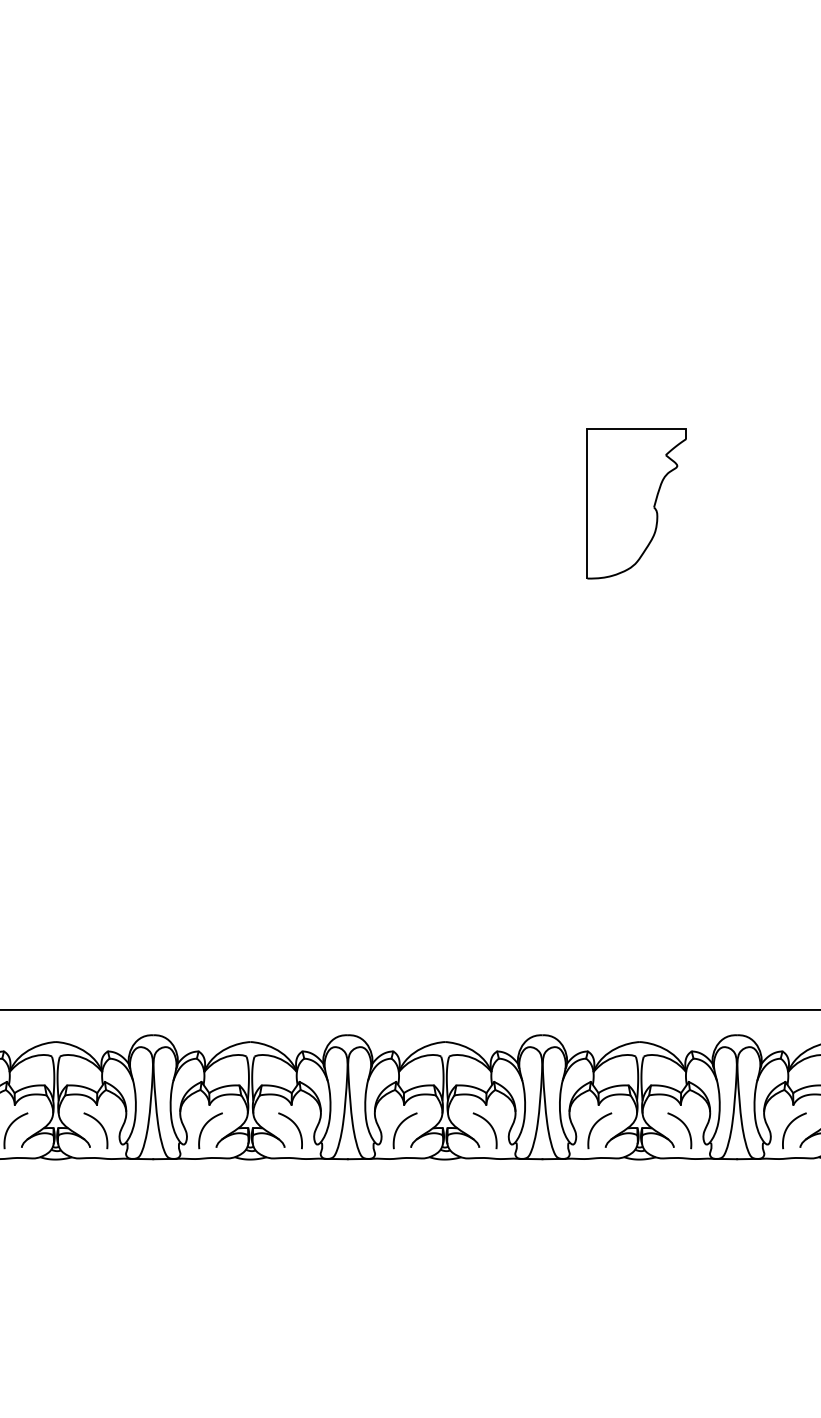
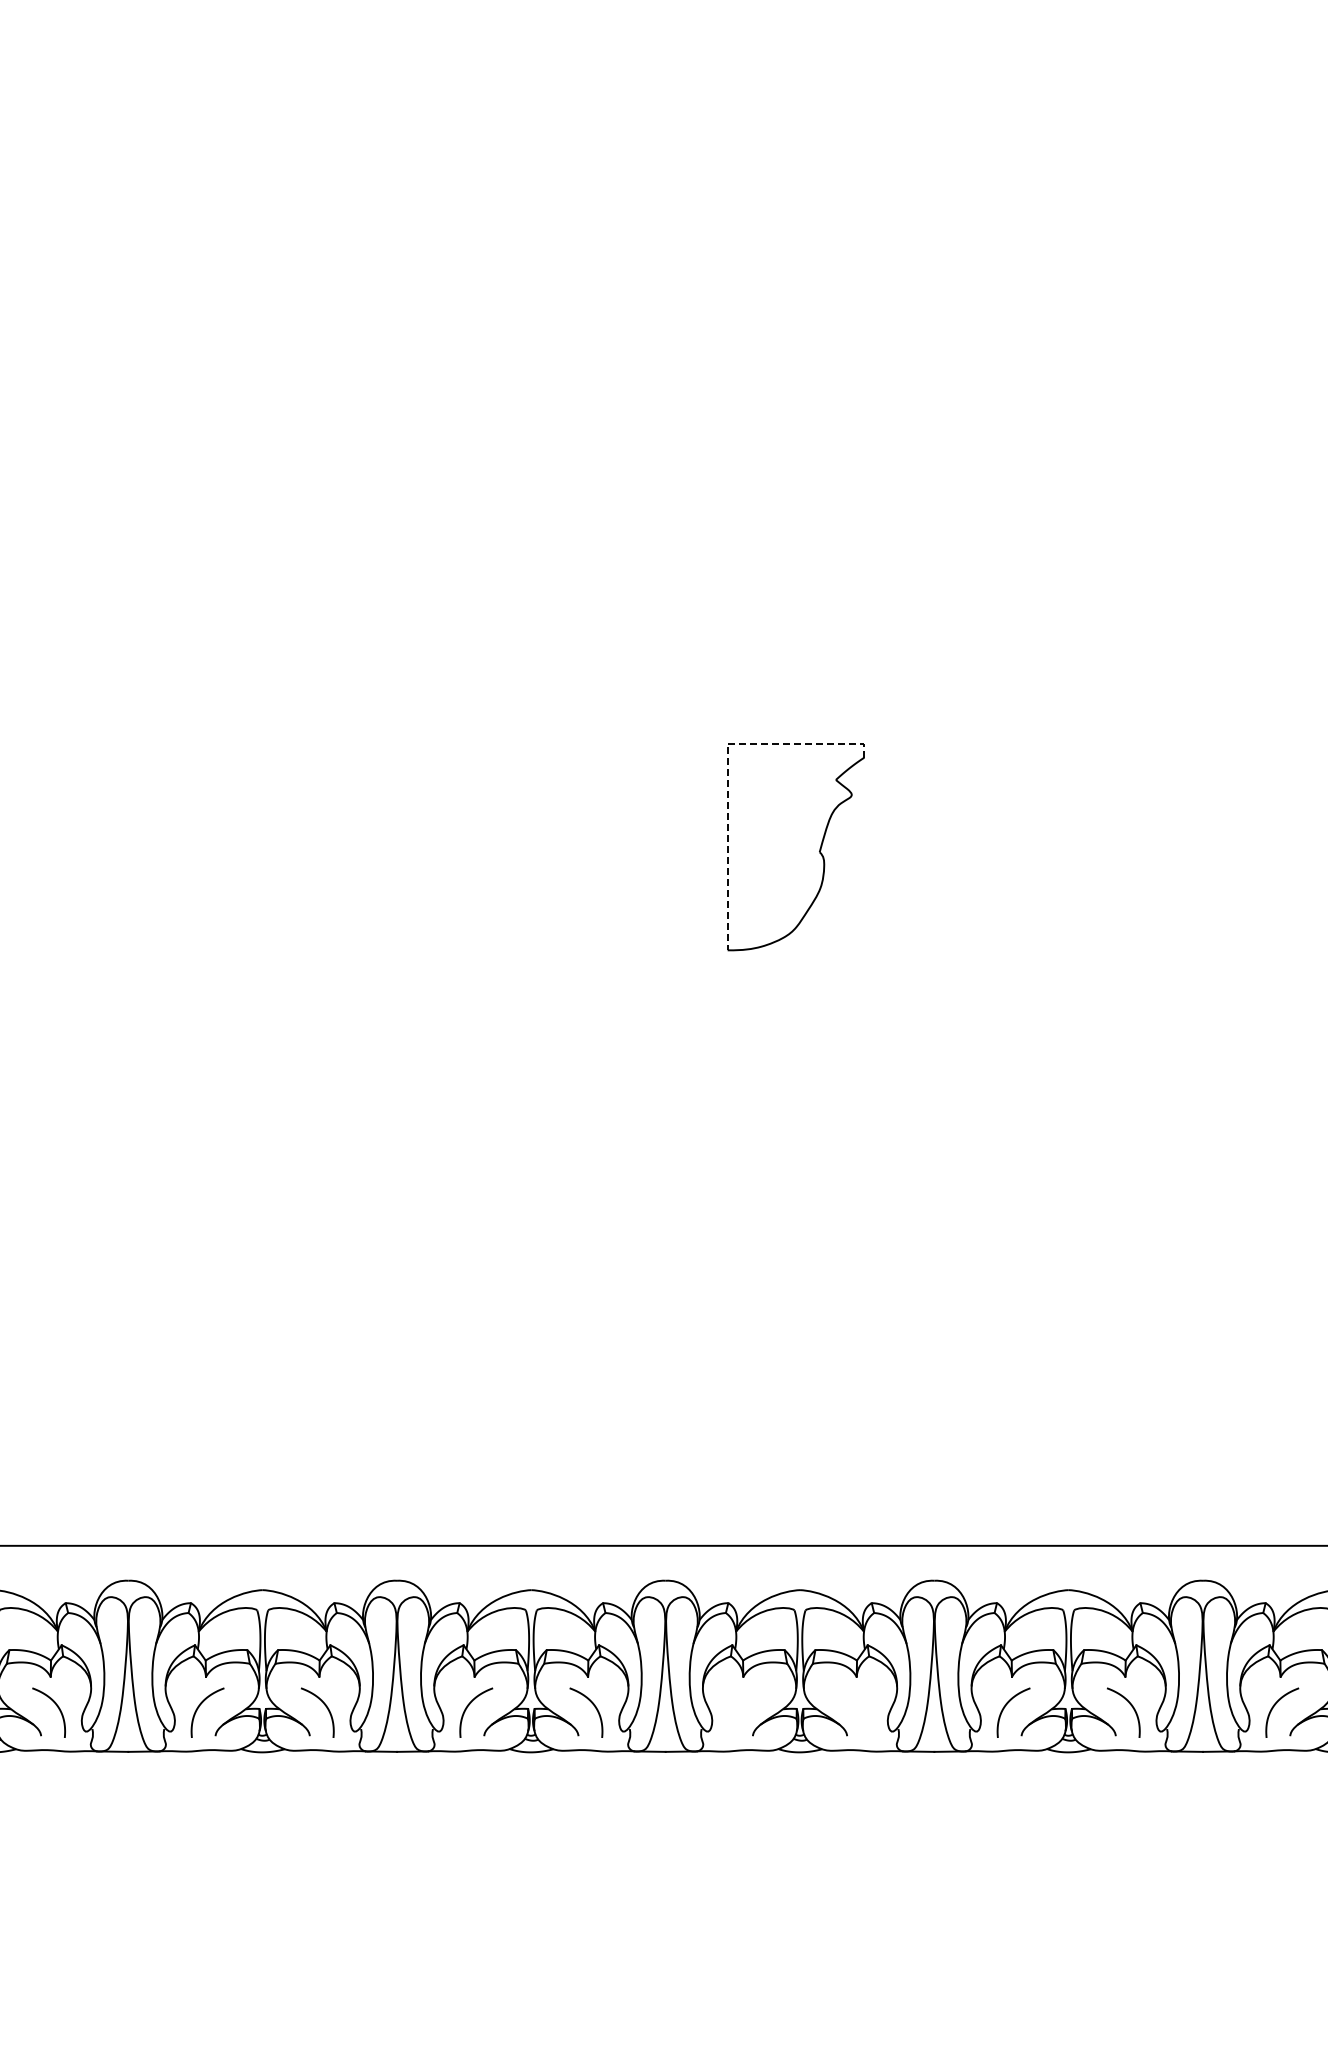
line: (587, 448) -> (727, 770), solid -> dashed
curve: (595, 1125) -> (738, 1705), removed
curve: (685, 1126) -> (862, 1706), removed

